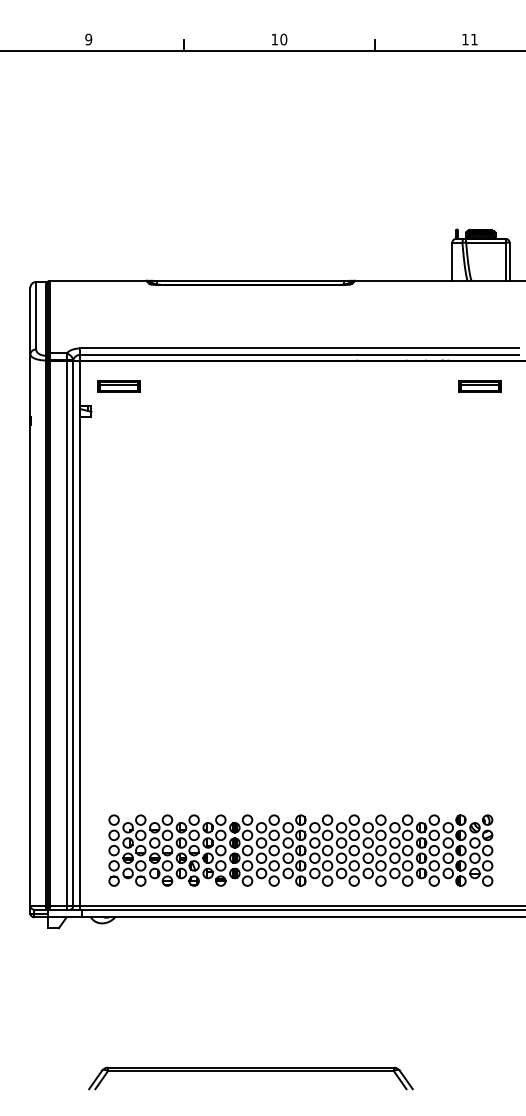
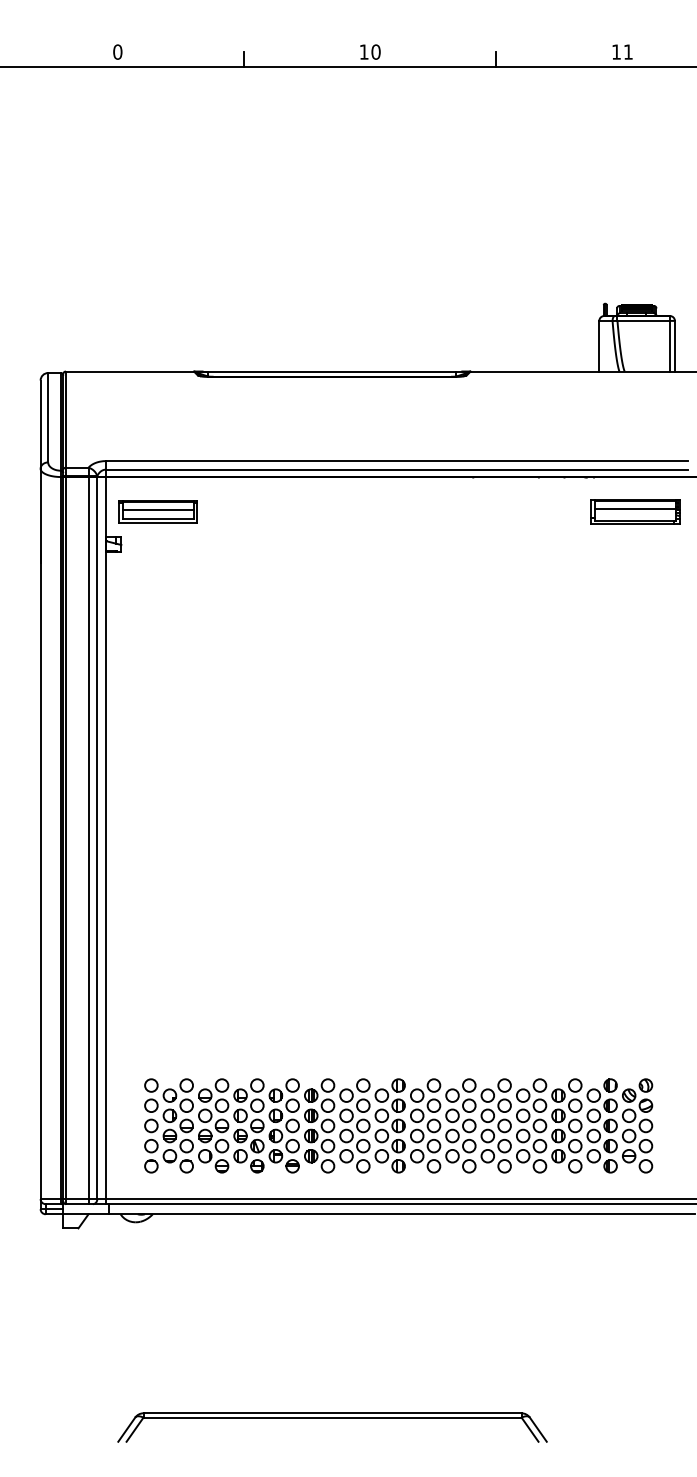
text: (88, 39) -> (117, 51), 9 -> 0
part: (118, 386) -> (157, 511), size x1.4
part: (479, 386) -> (635, 511), size x1.6

